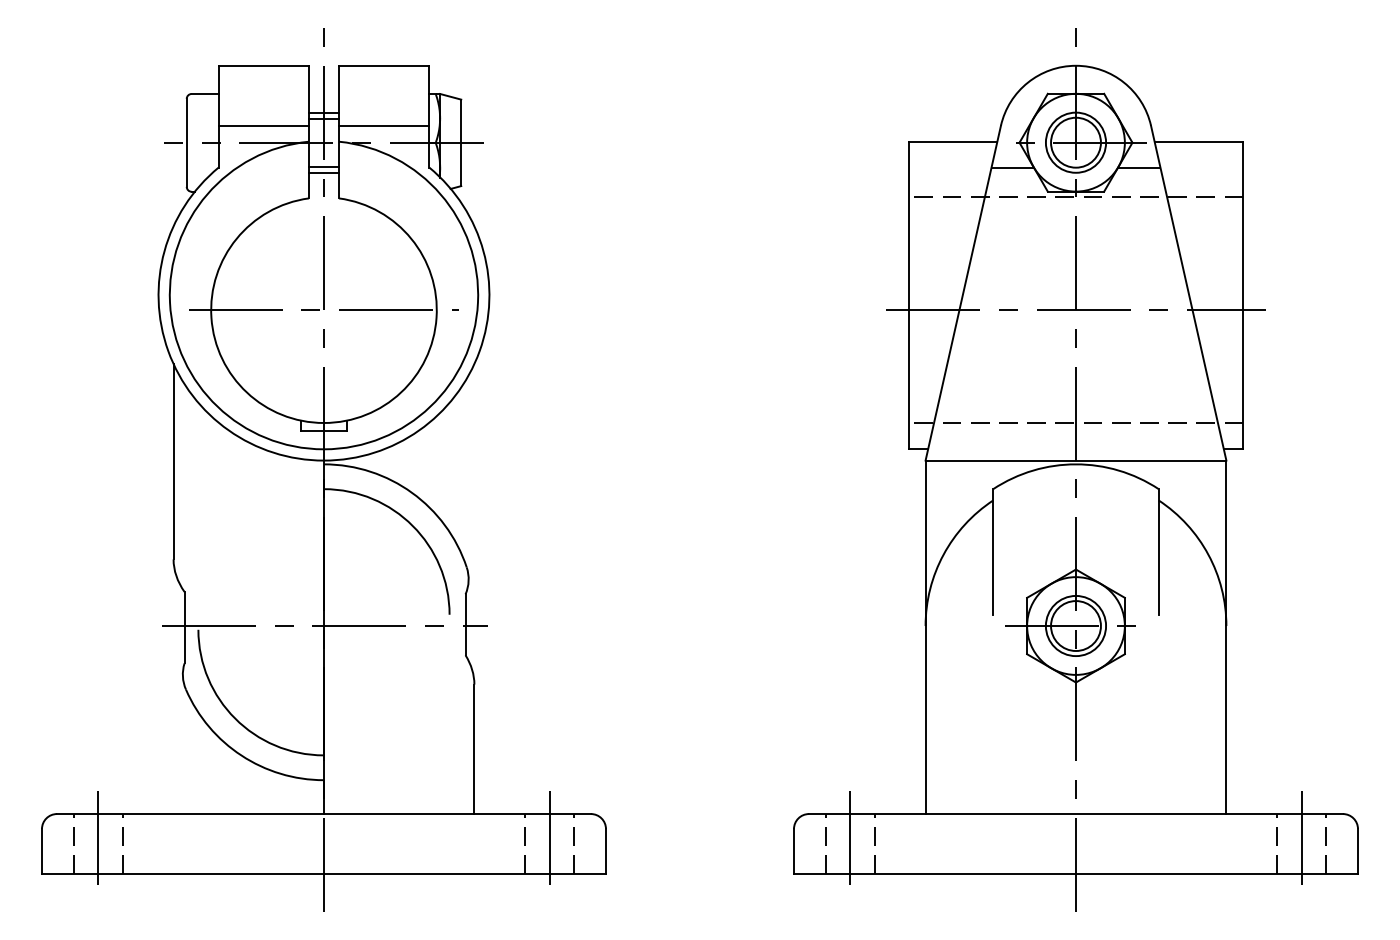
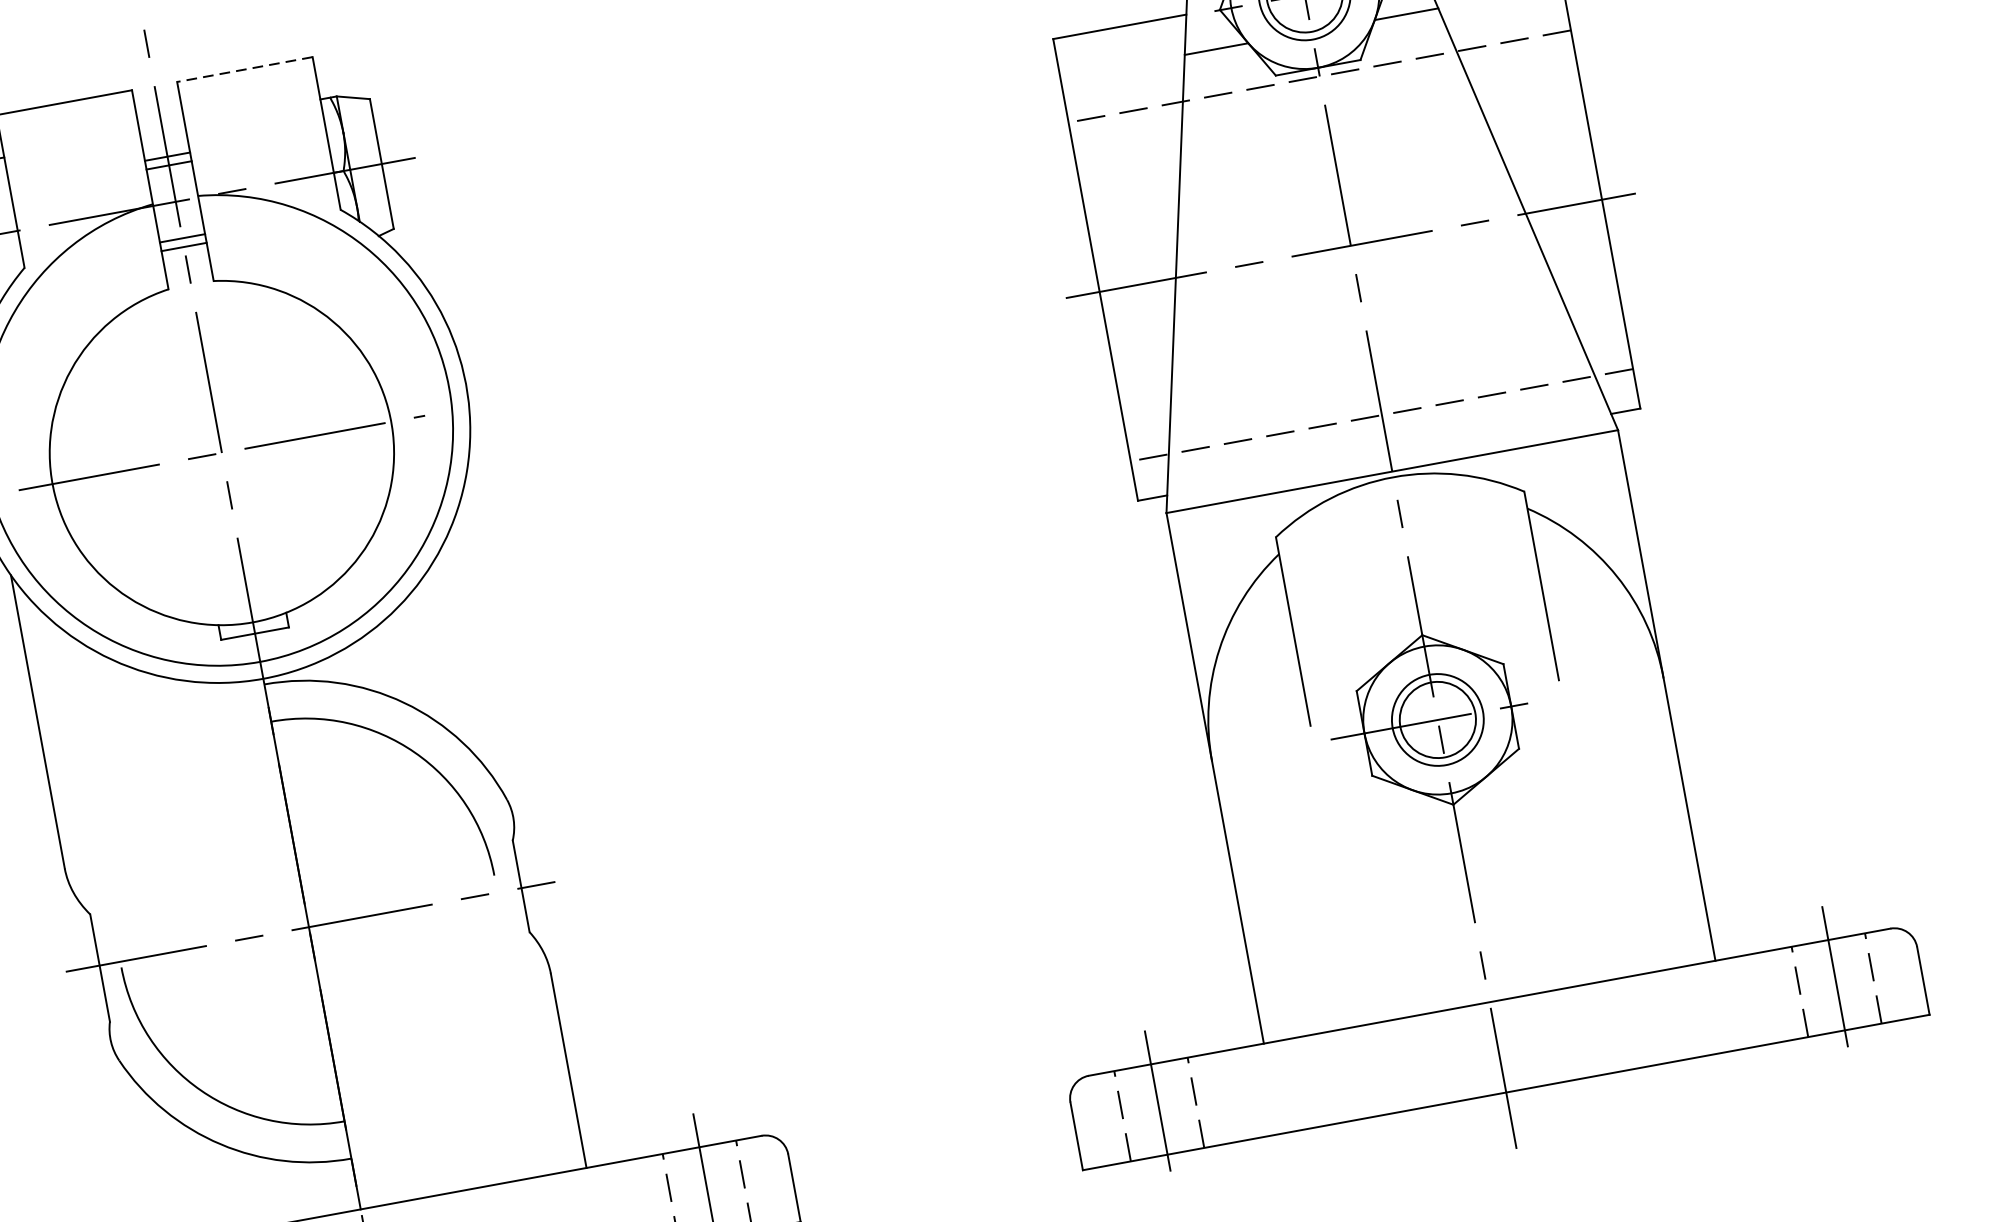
line: (383, 65) -> (243, 69), solid -> dashed
line: (263, 125) -> (80, 192), removed
line: (384, 125) -> (261, 159), removed

